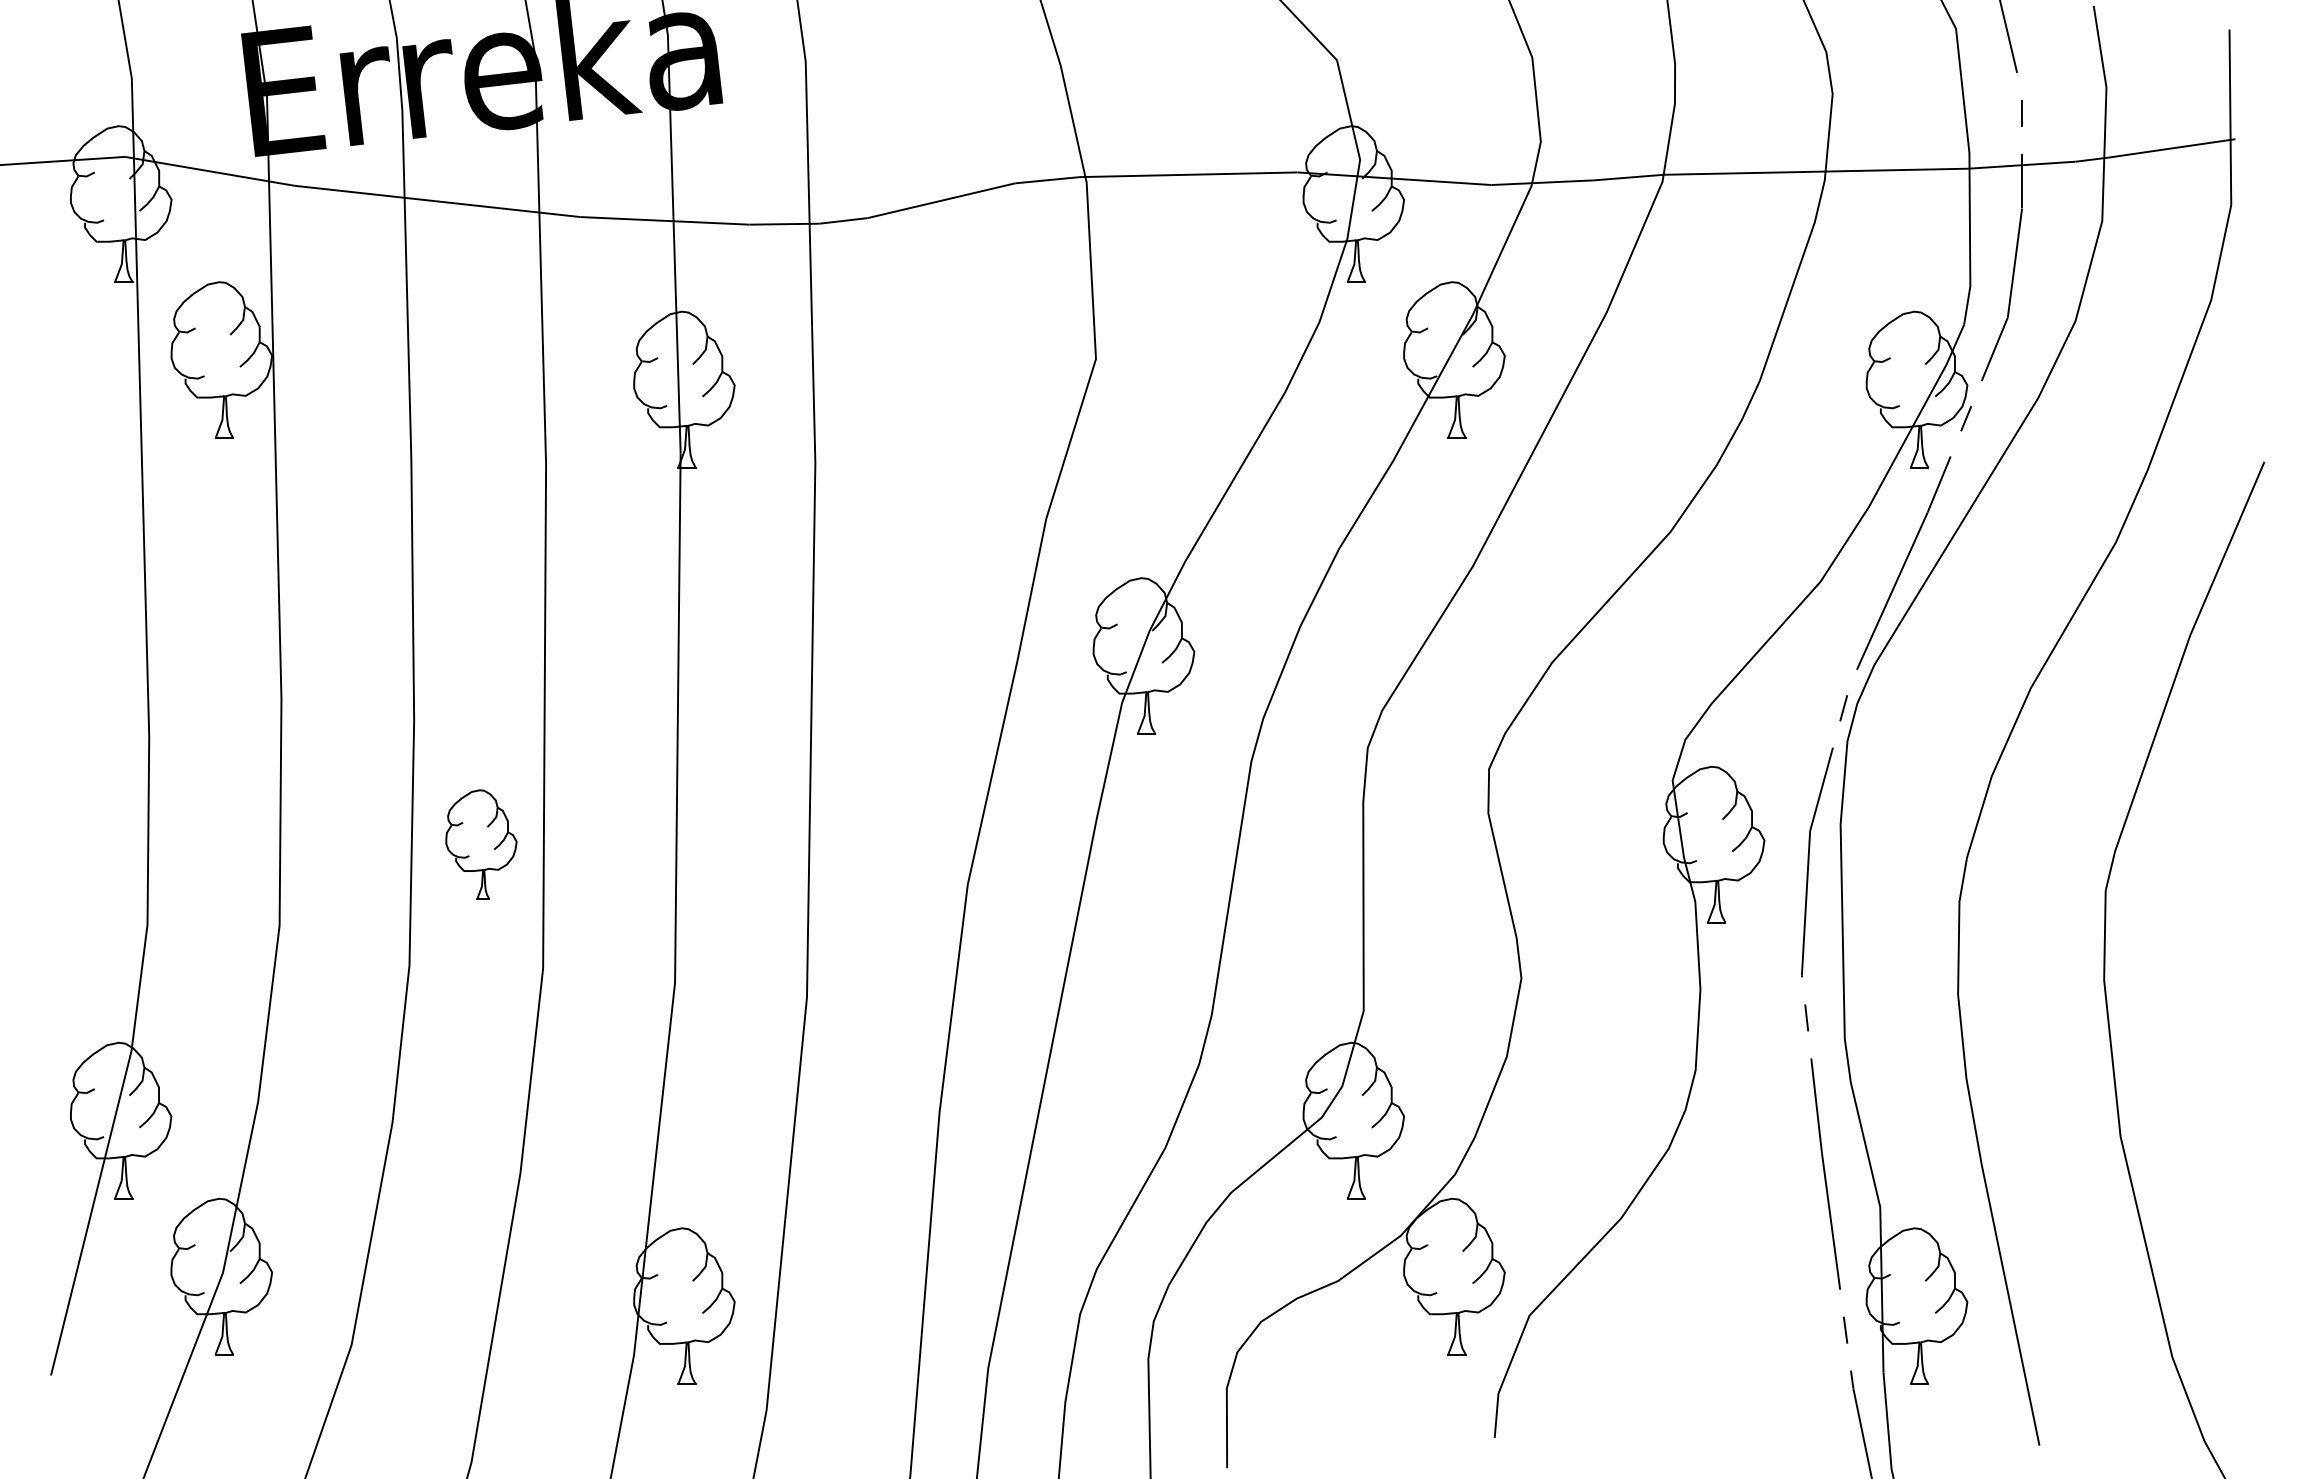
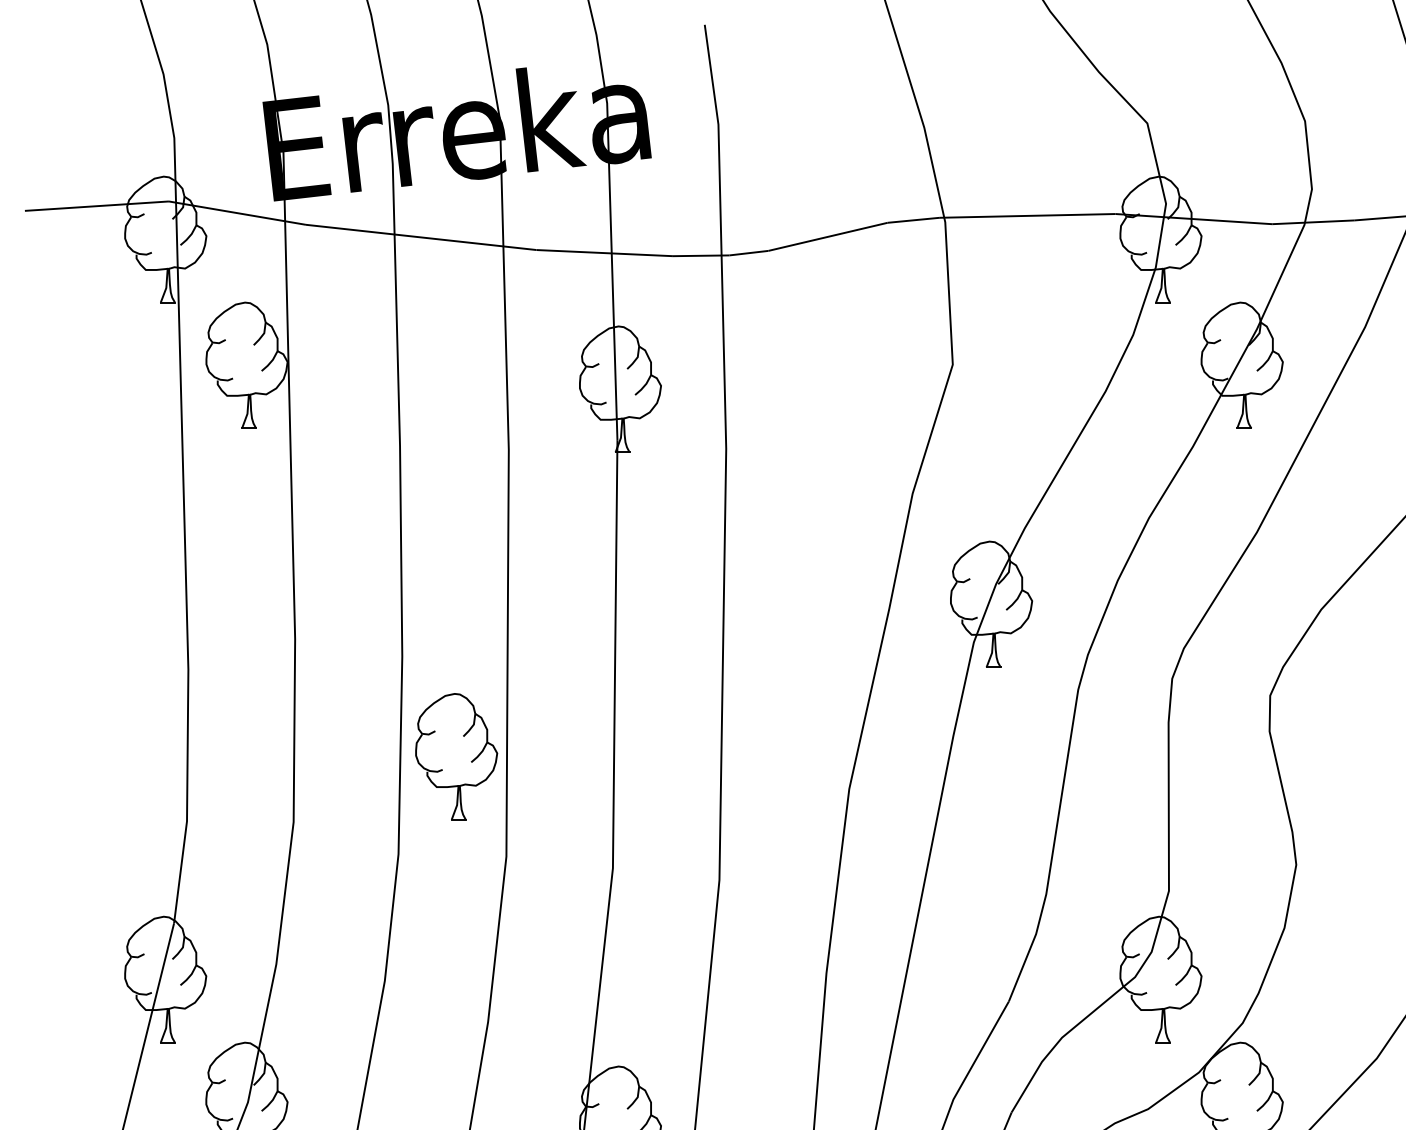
part: (481, 844) -> (456, 756), size x1.43

